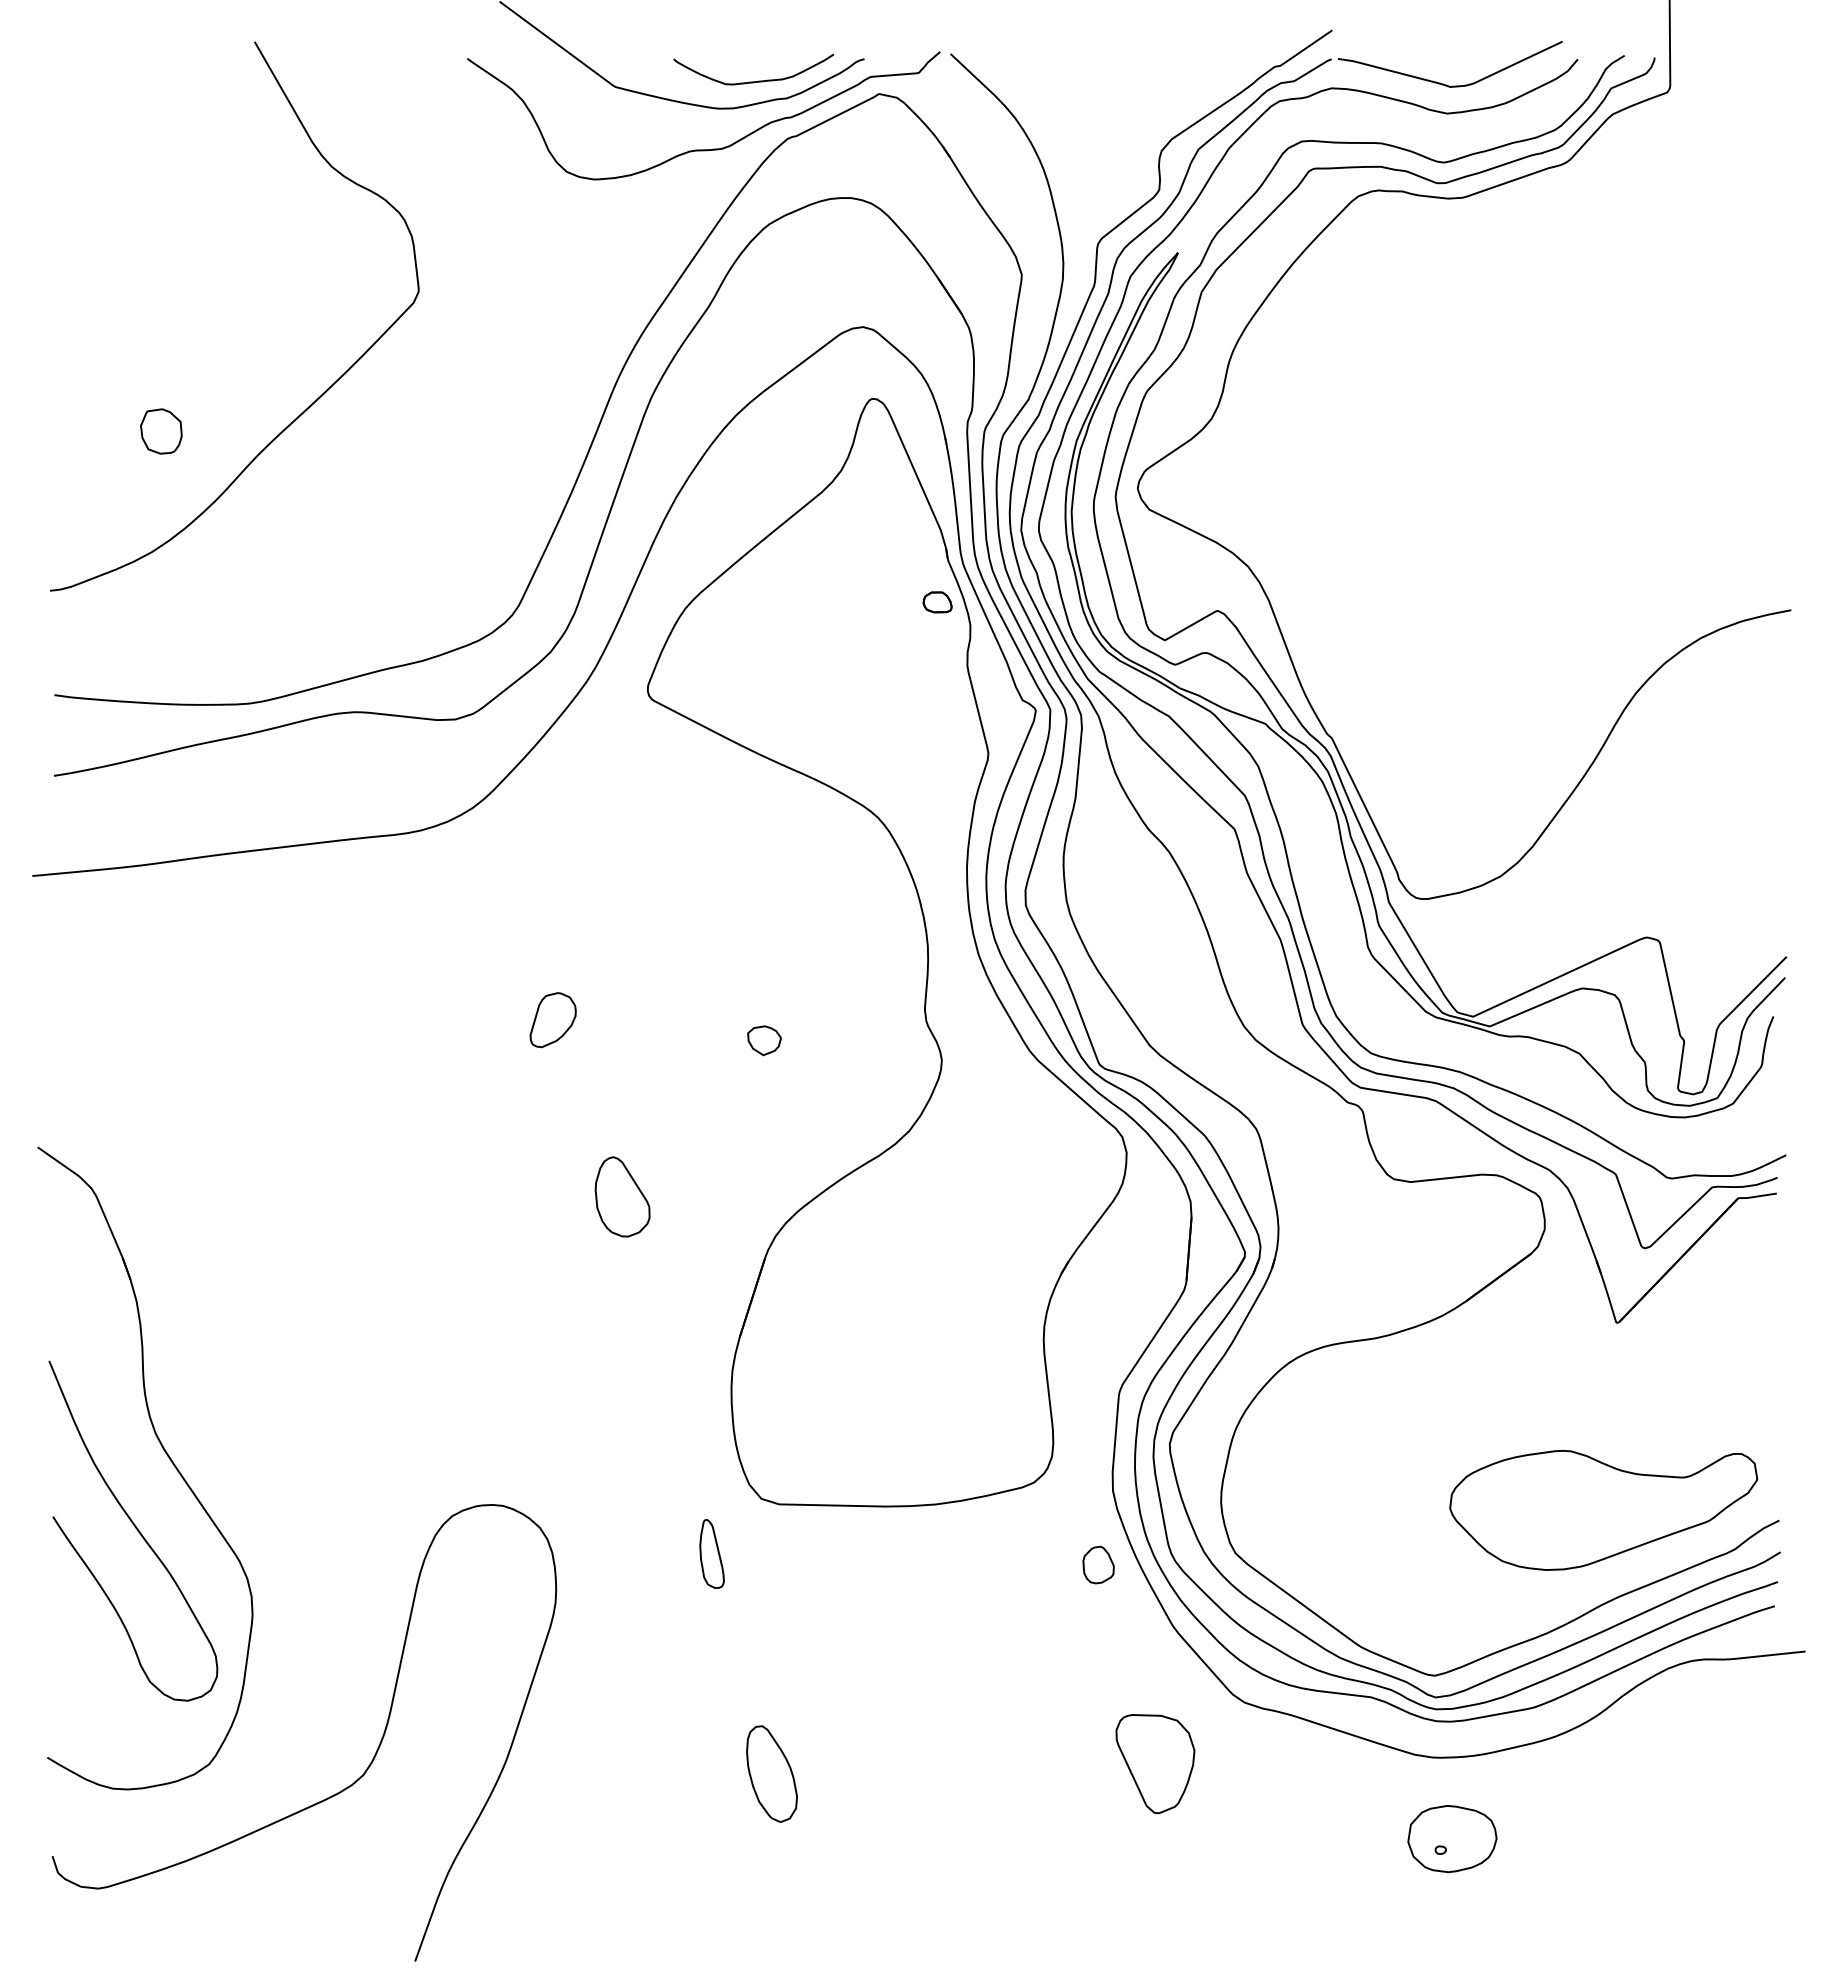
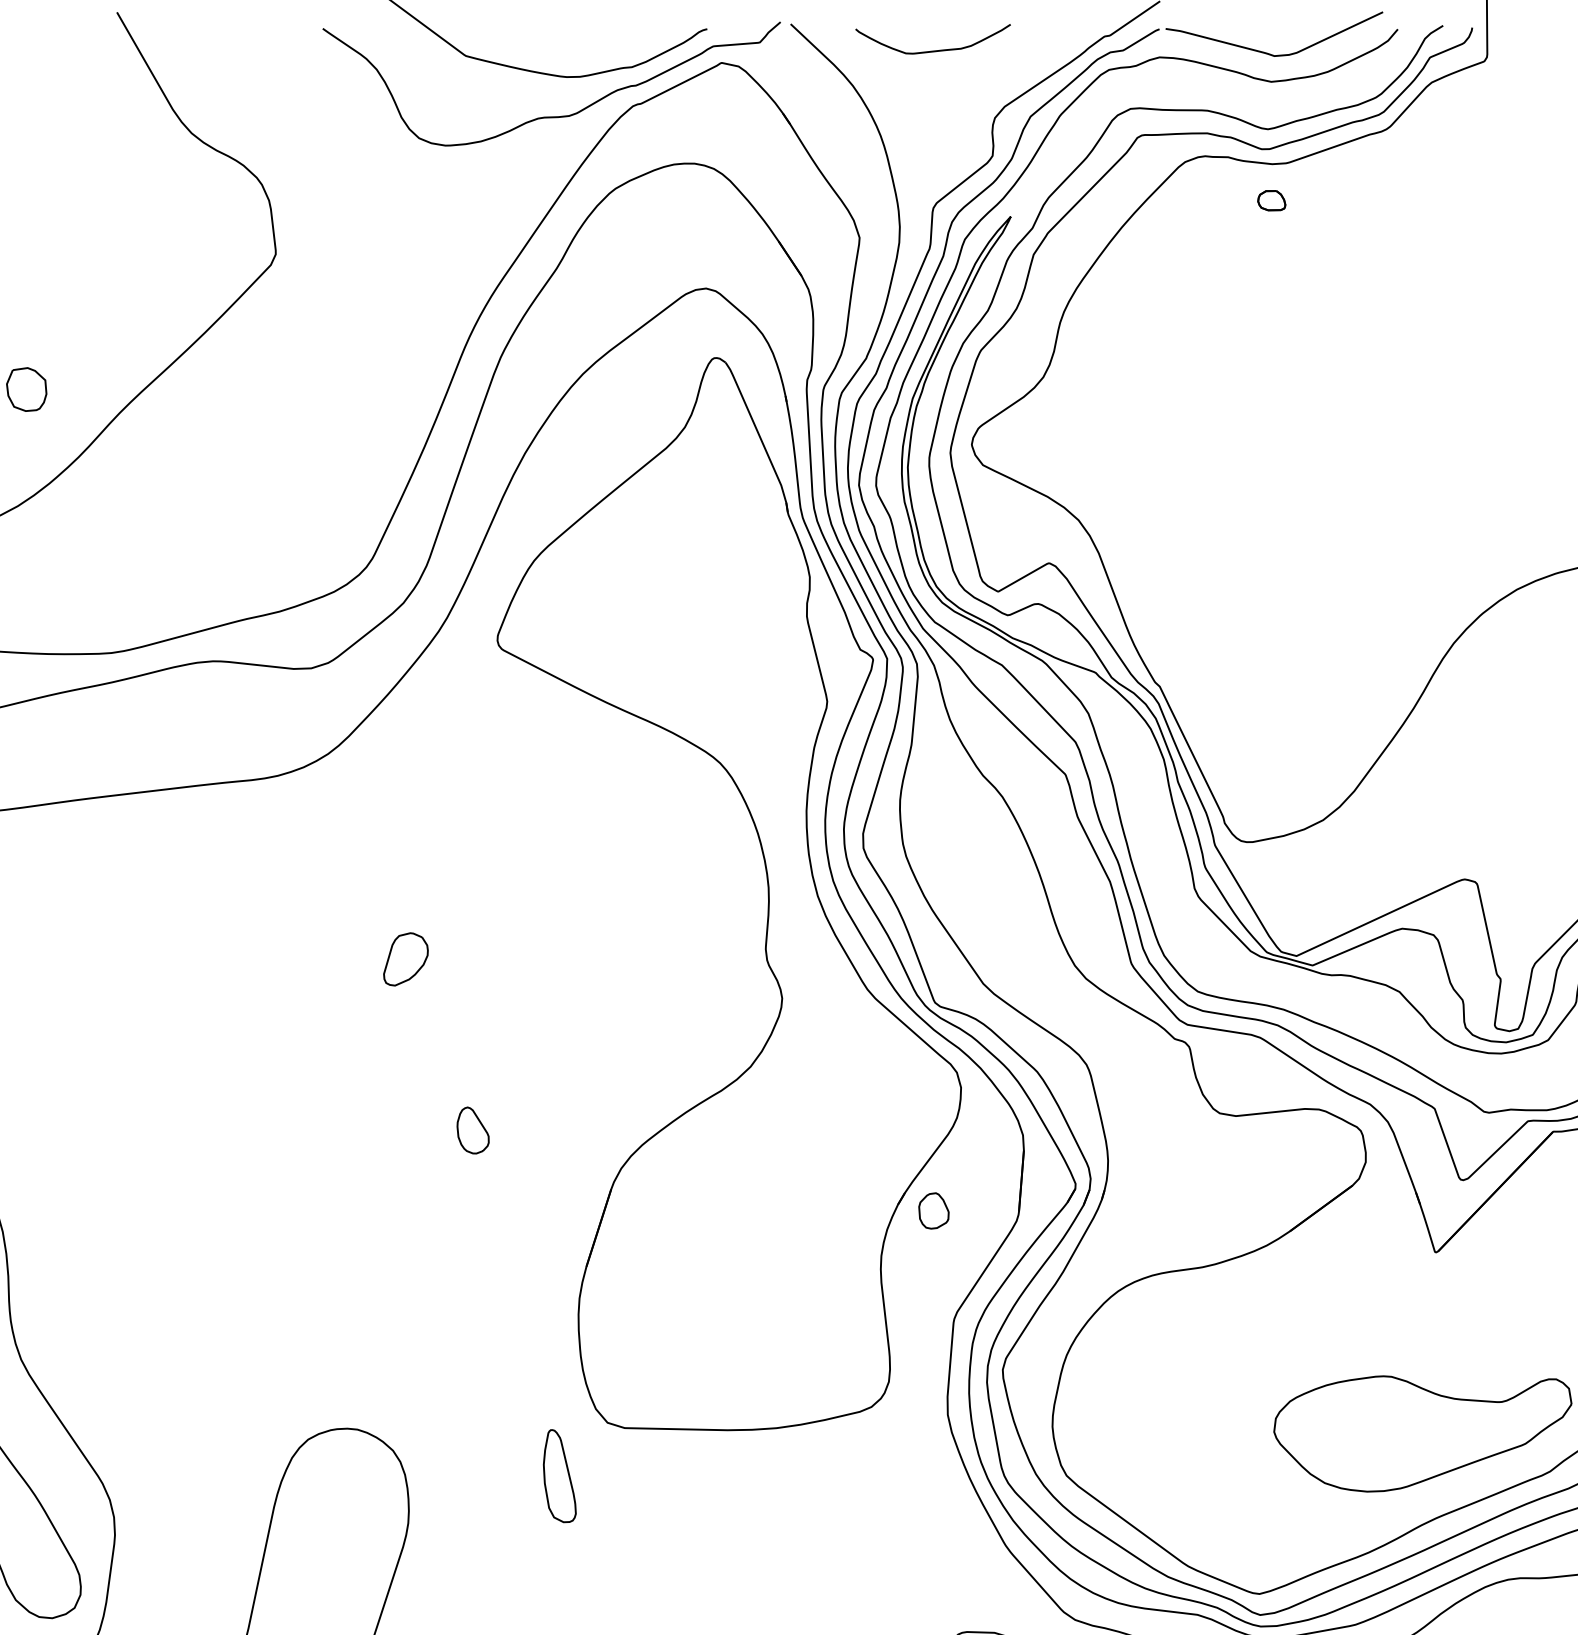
curve: (753, 81) -> (932, 50), moved
part: (937, 602) -> (1271, 200), moved
part: (764, 1040) -> (610, 979), removed
part: (622, 1196) -> (473, 1130), size x0.6
part: (711, 1553) -> (559, 1475), size x1.4
part: (1098, 1564) -> (933, 1210), moved

